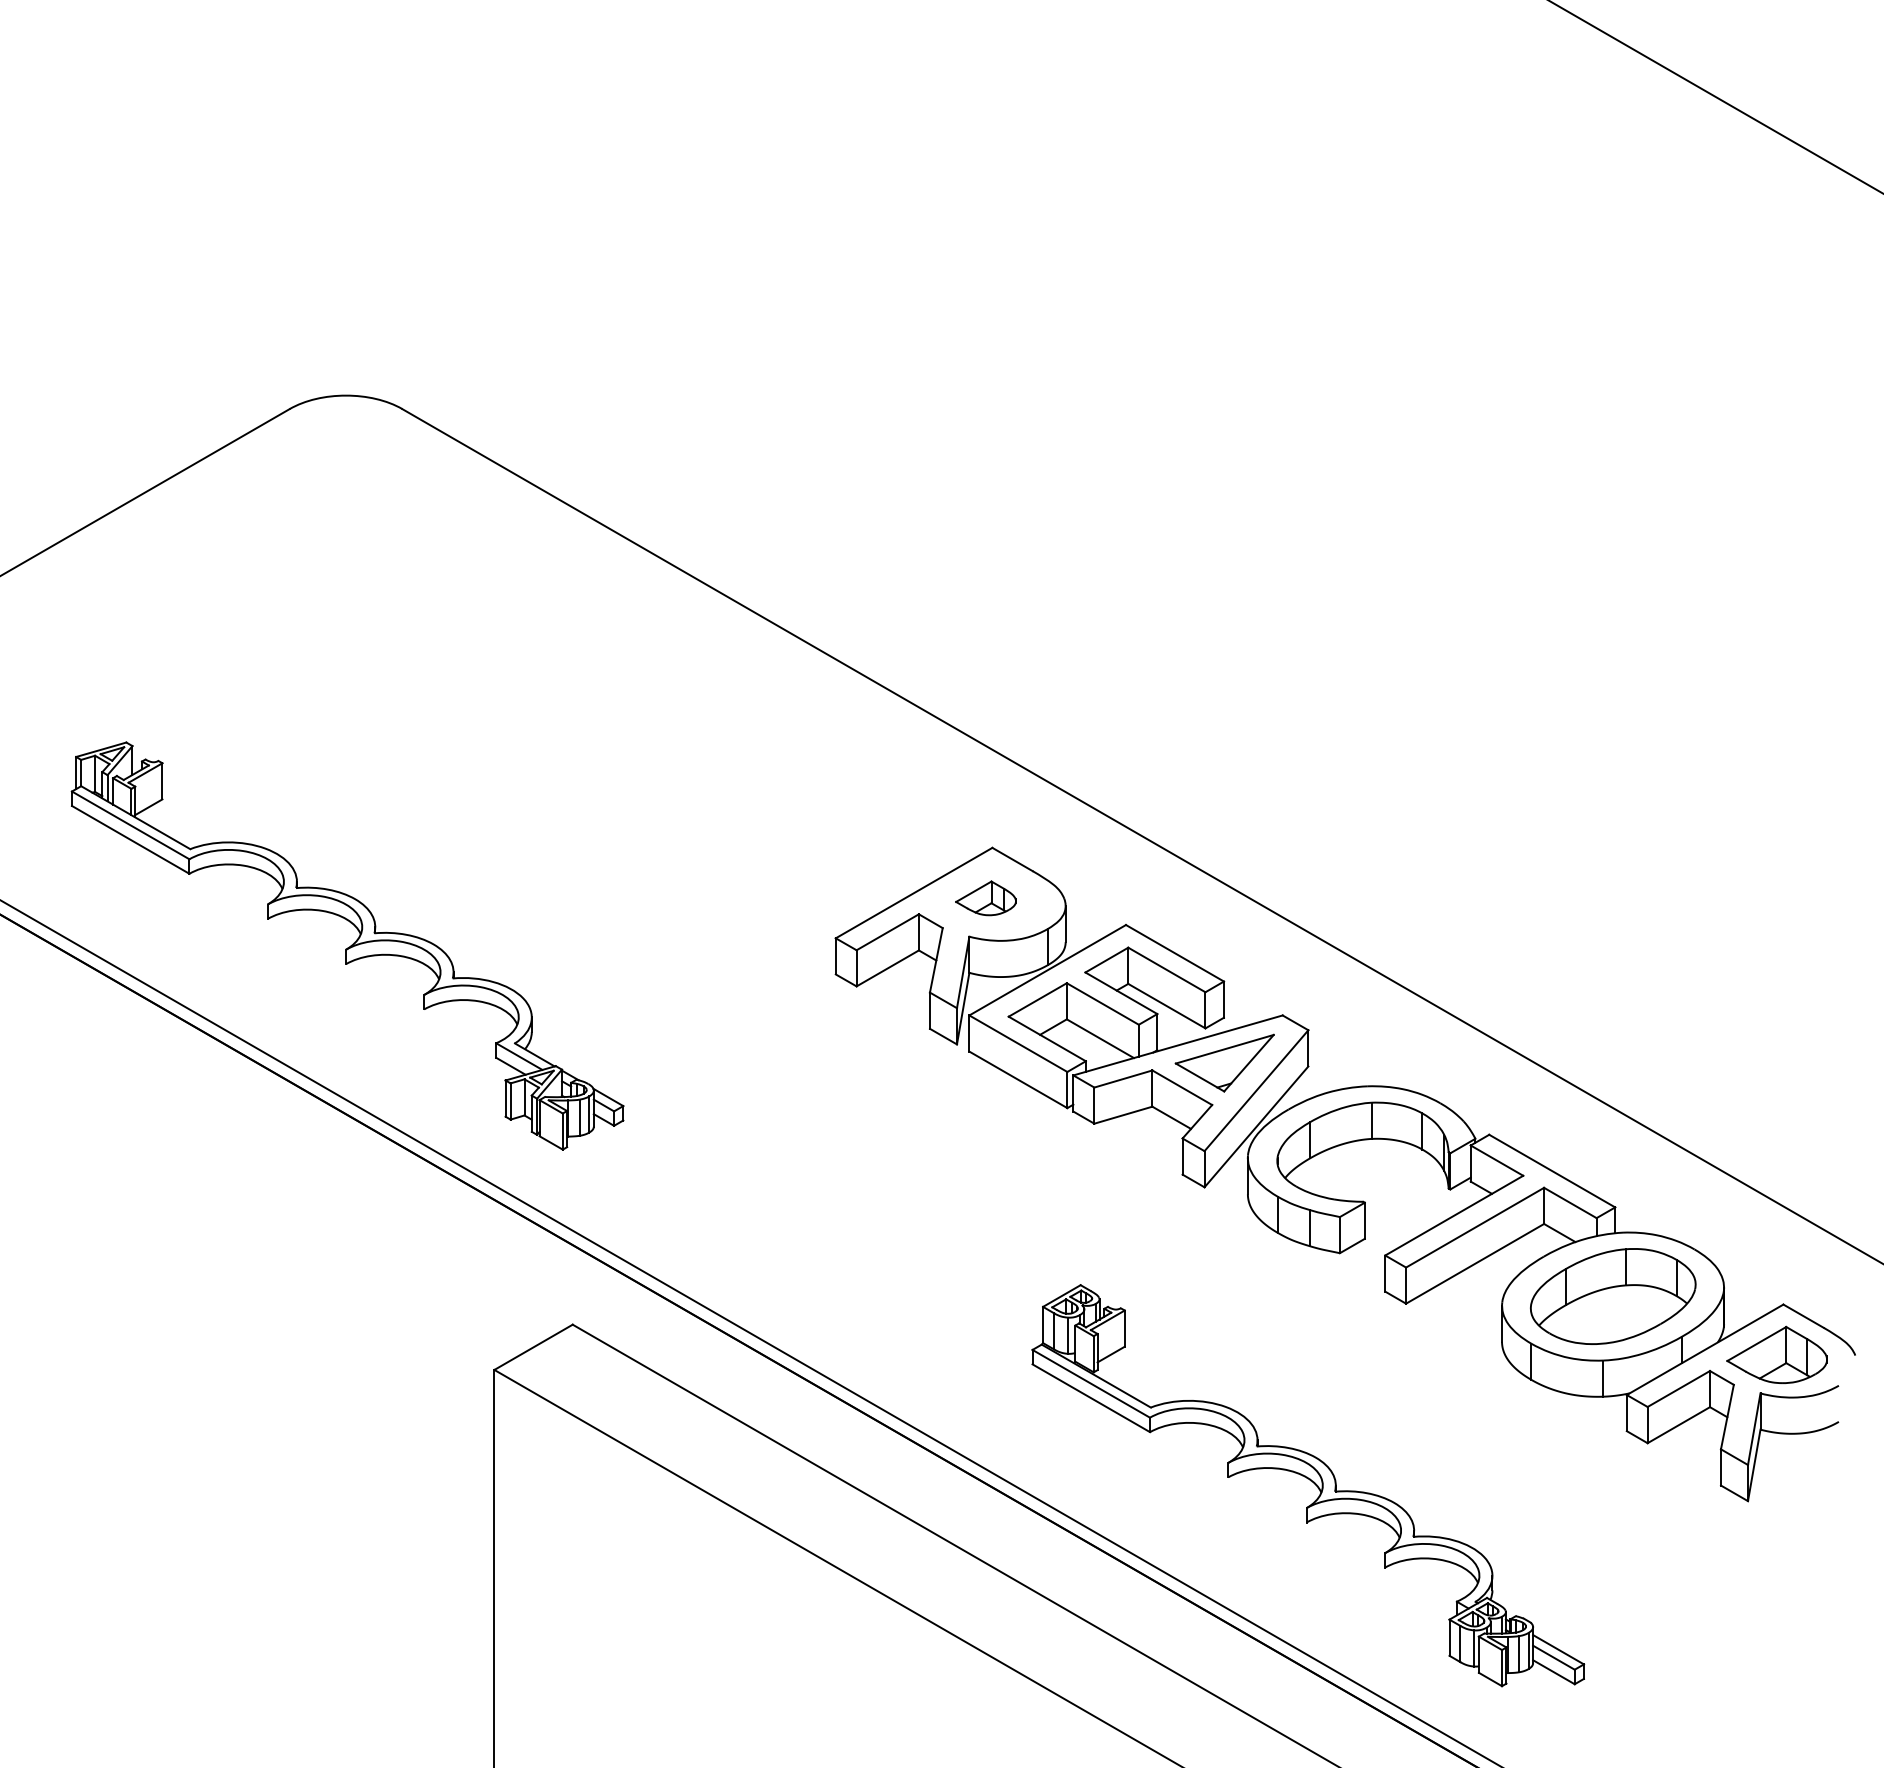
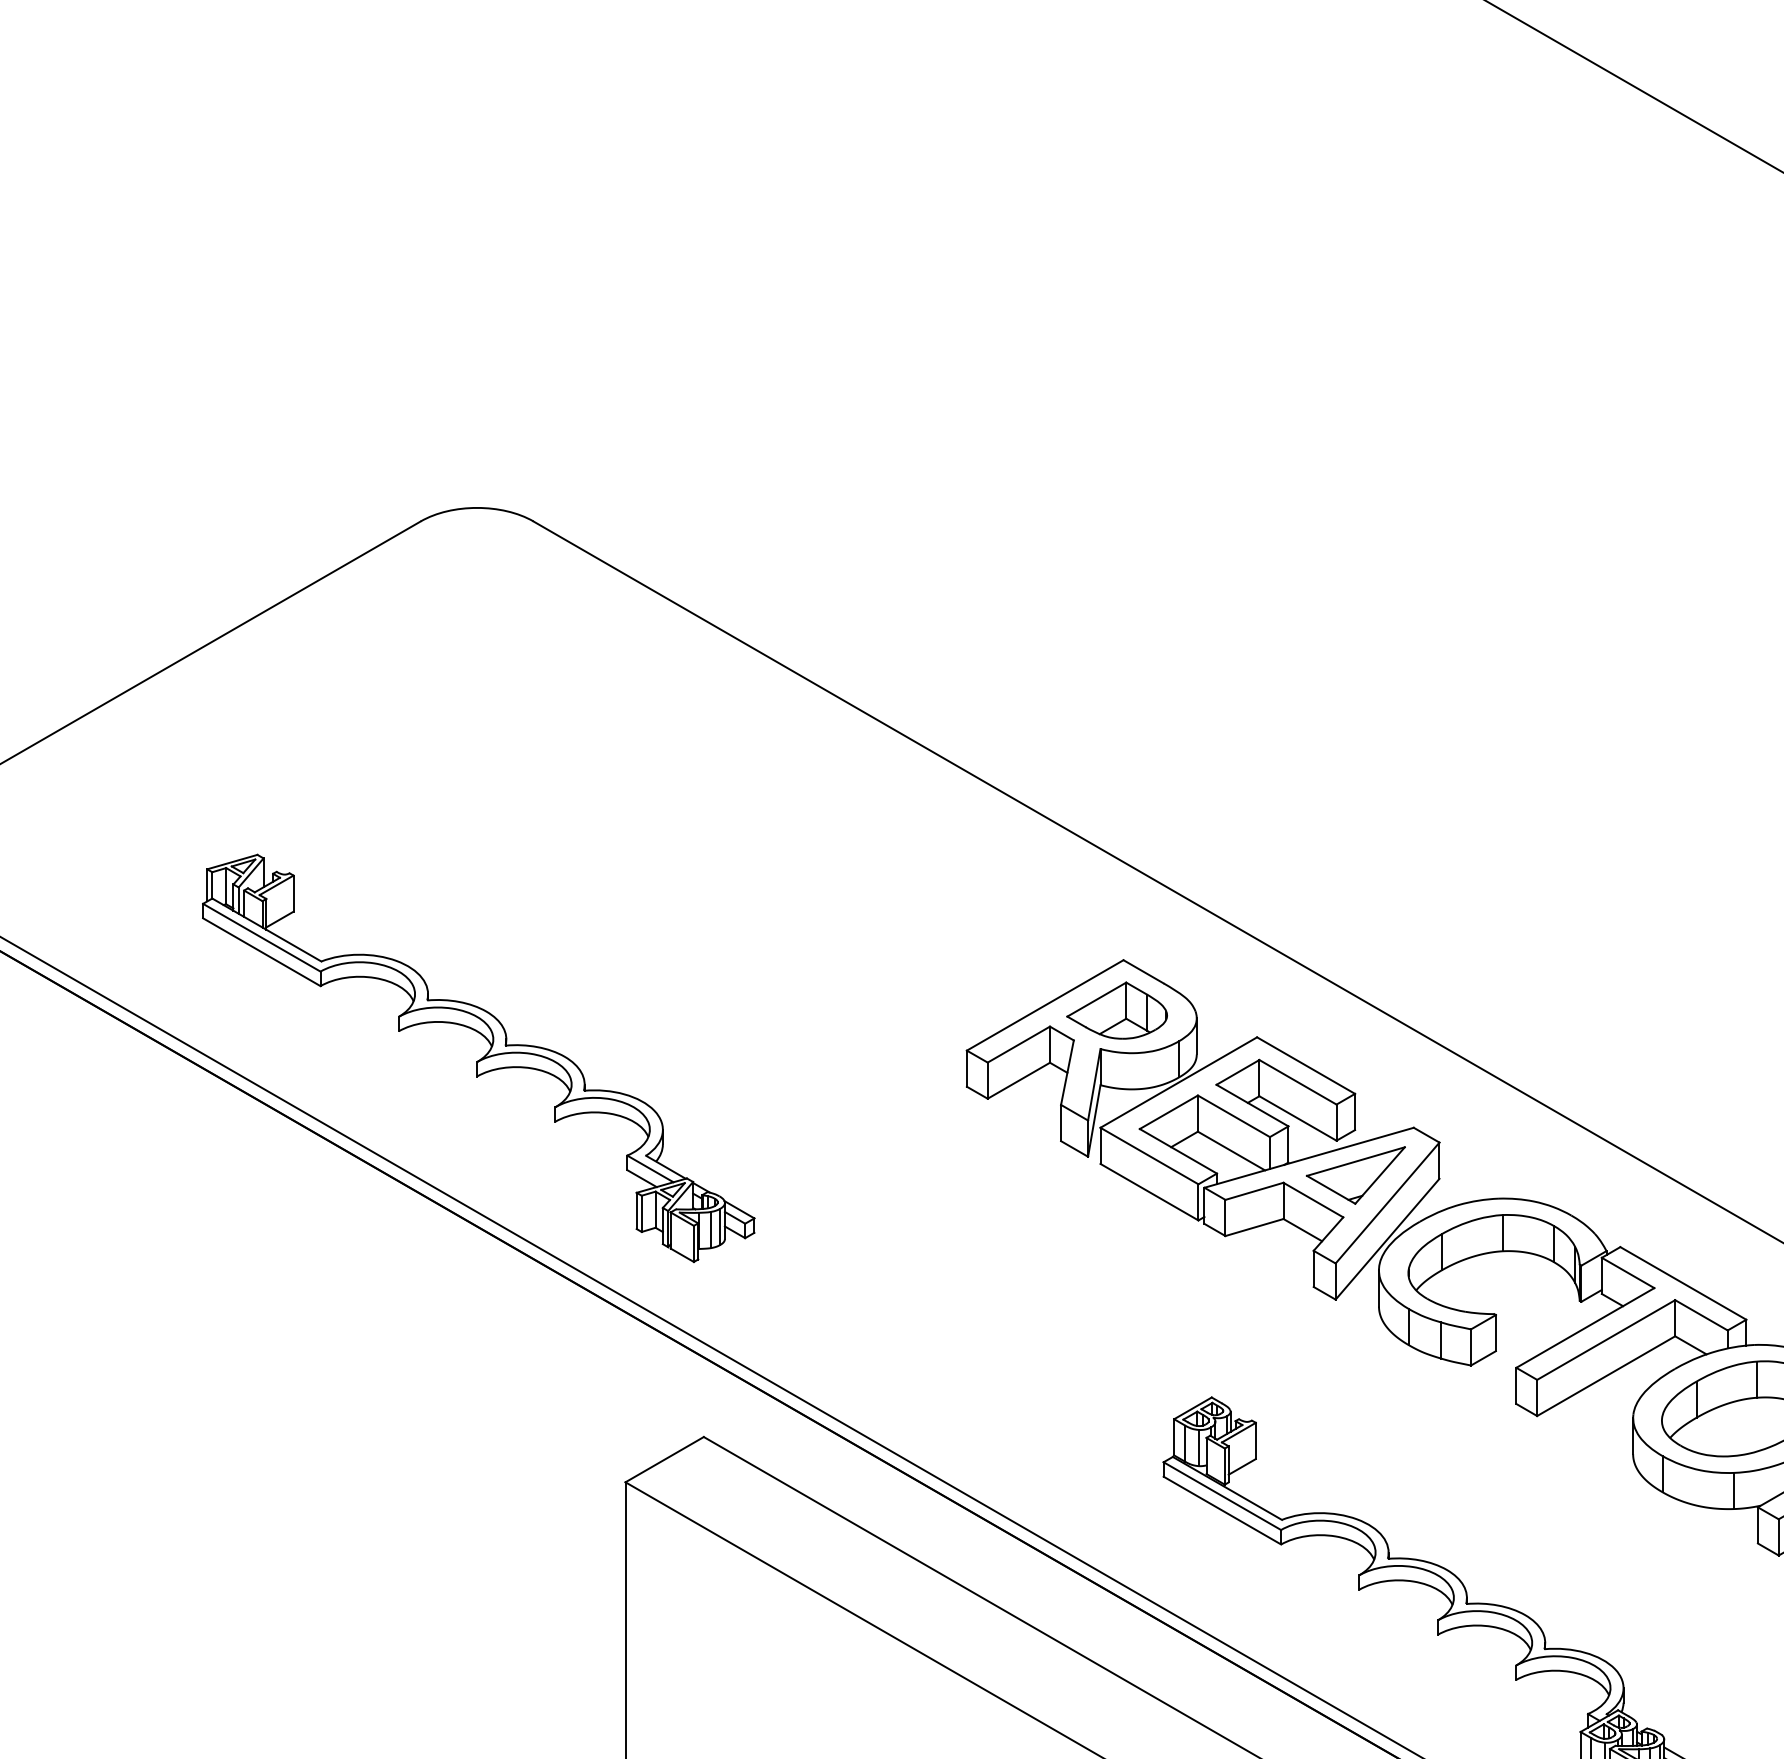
part: (985, 898) -> (1116, 1010), size x1.67

